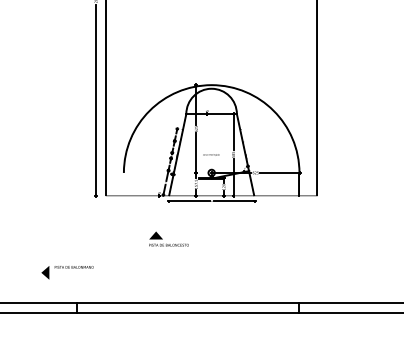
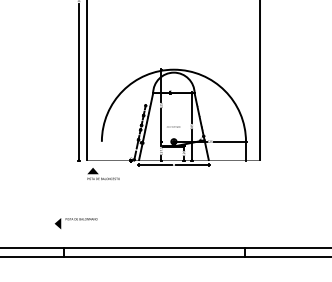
text: (168, 238) -> (103, 173), moved
text: (67, 272) -> (76, 223), moved

